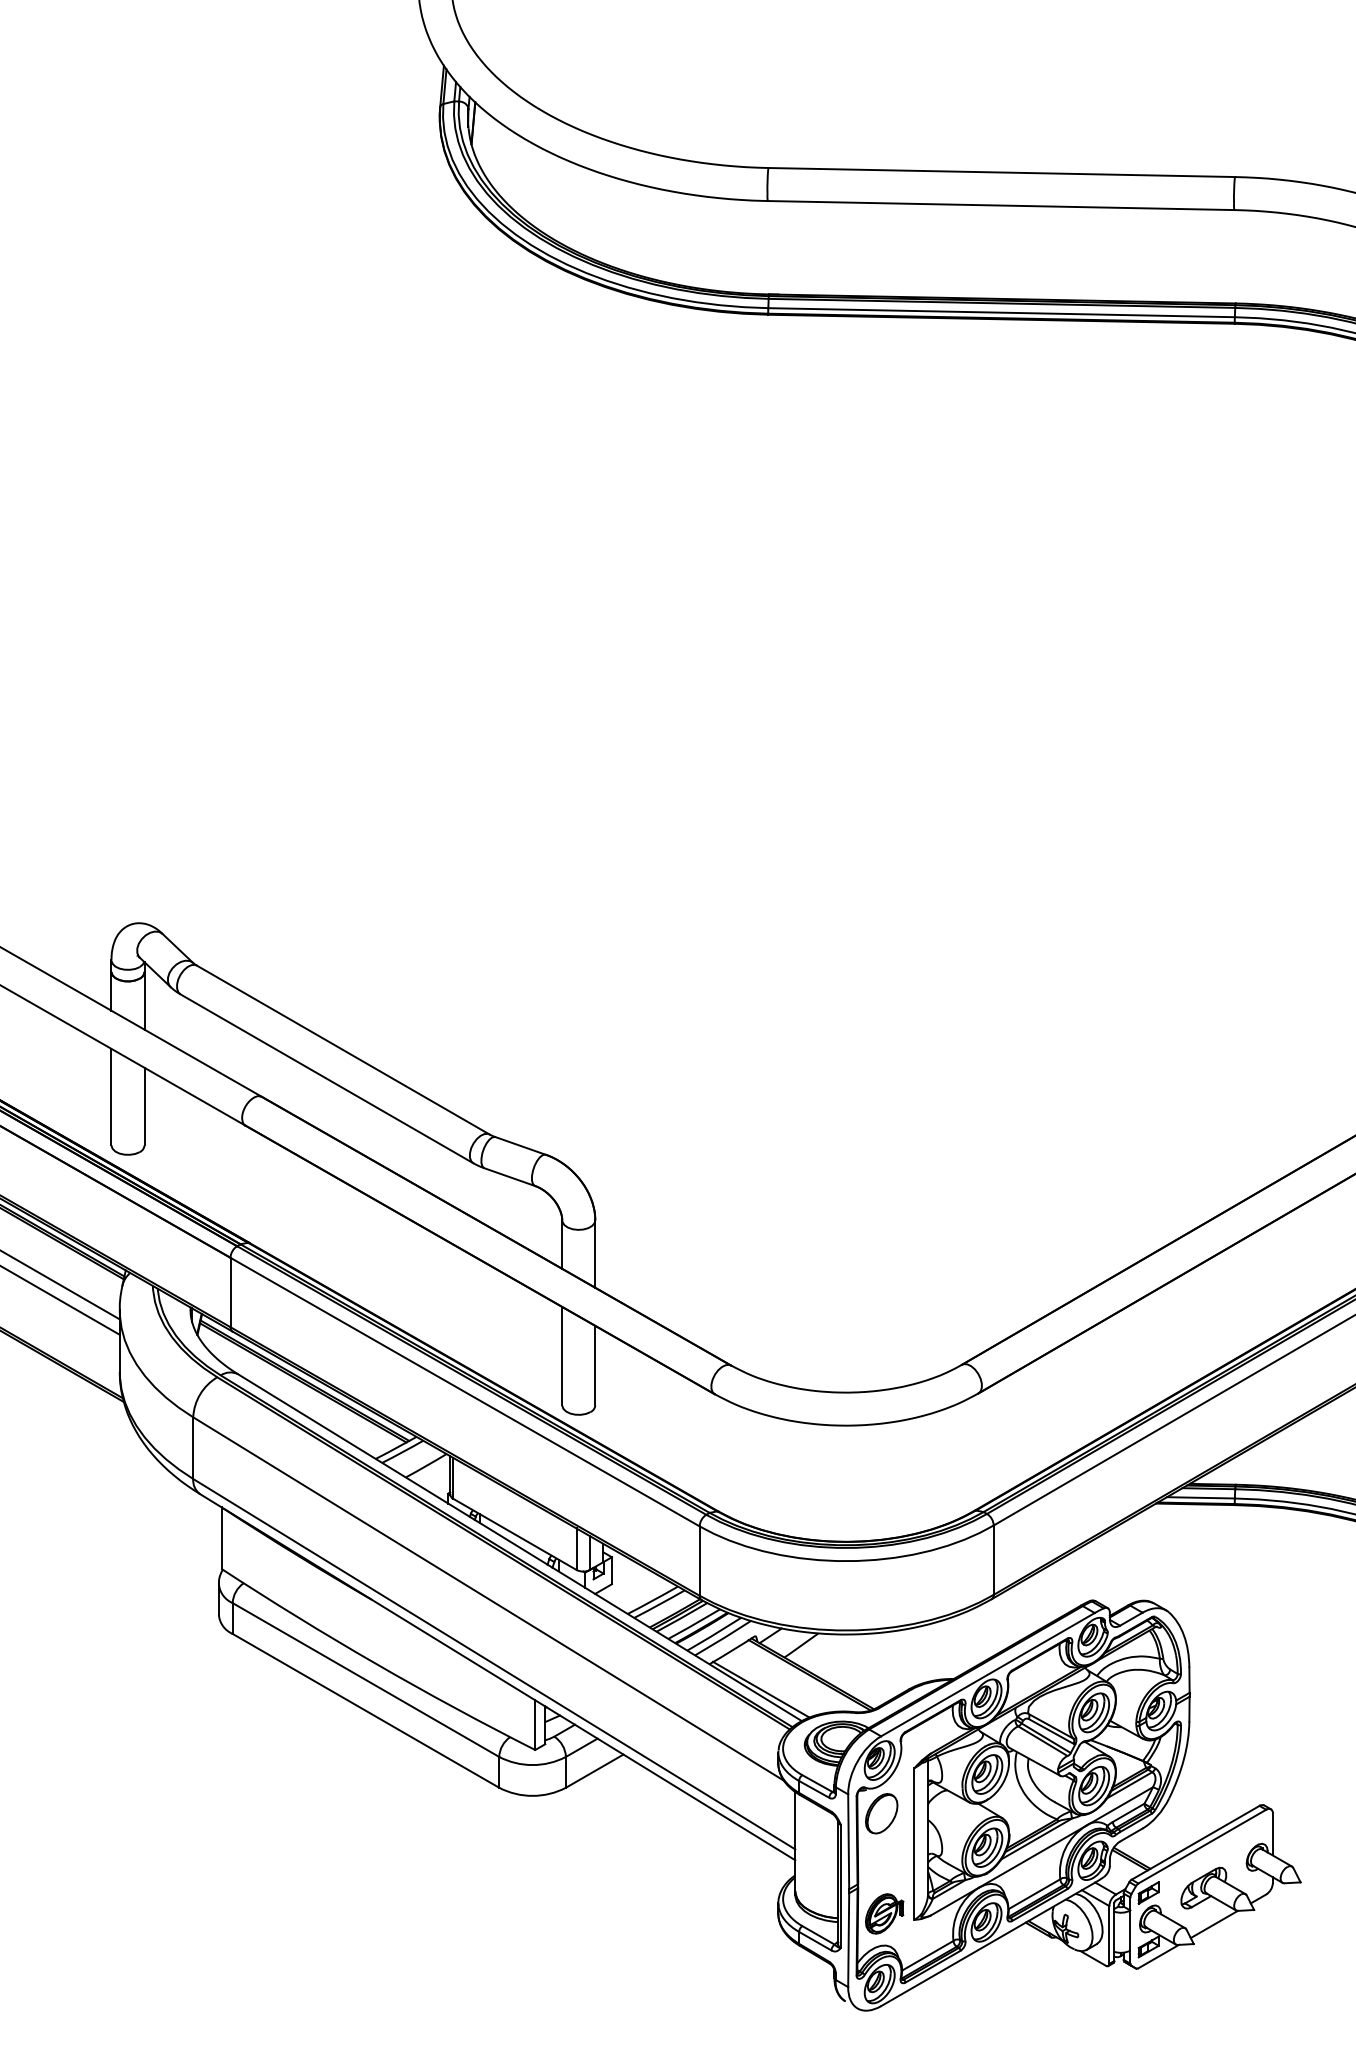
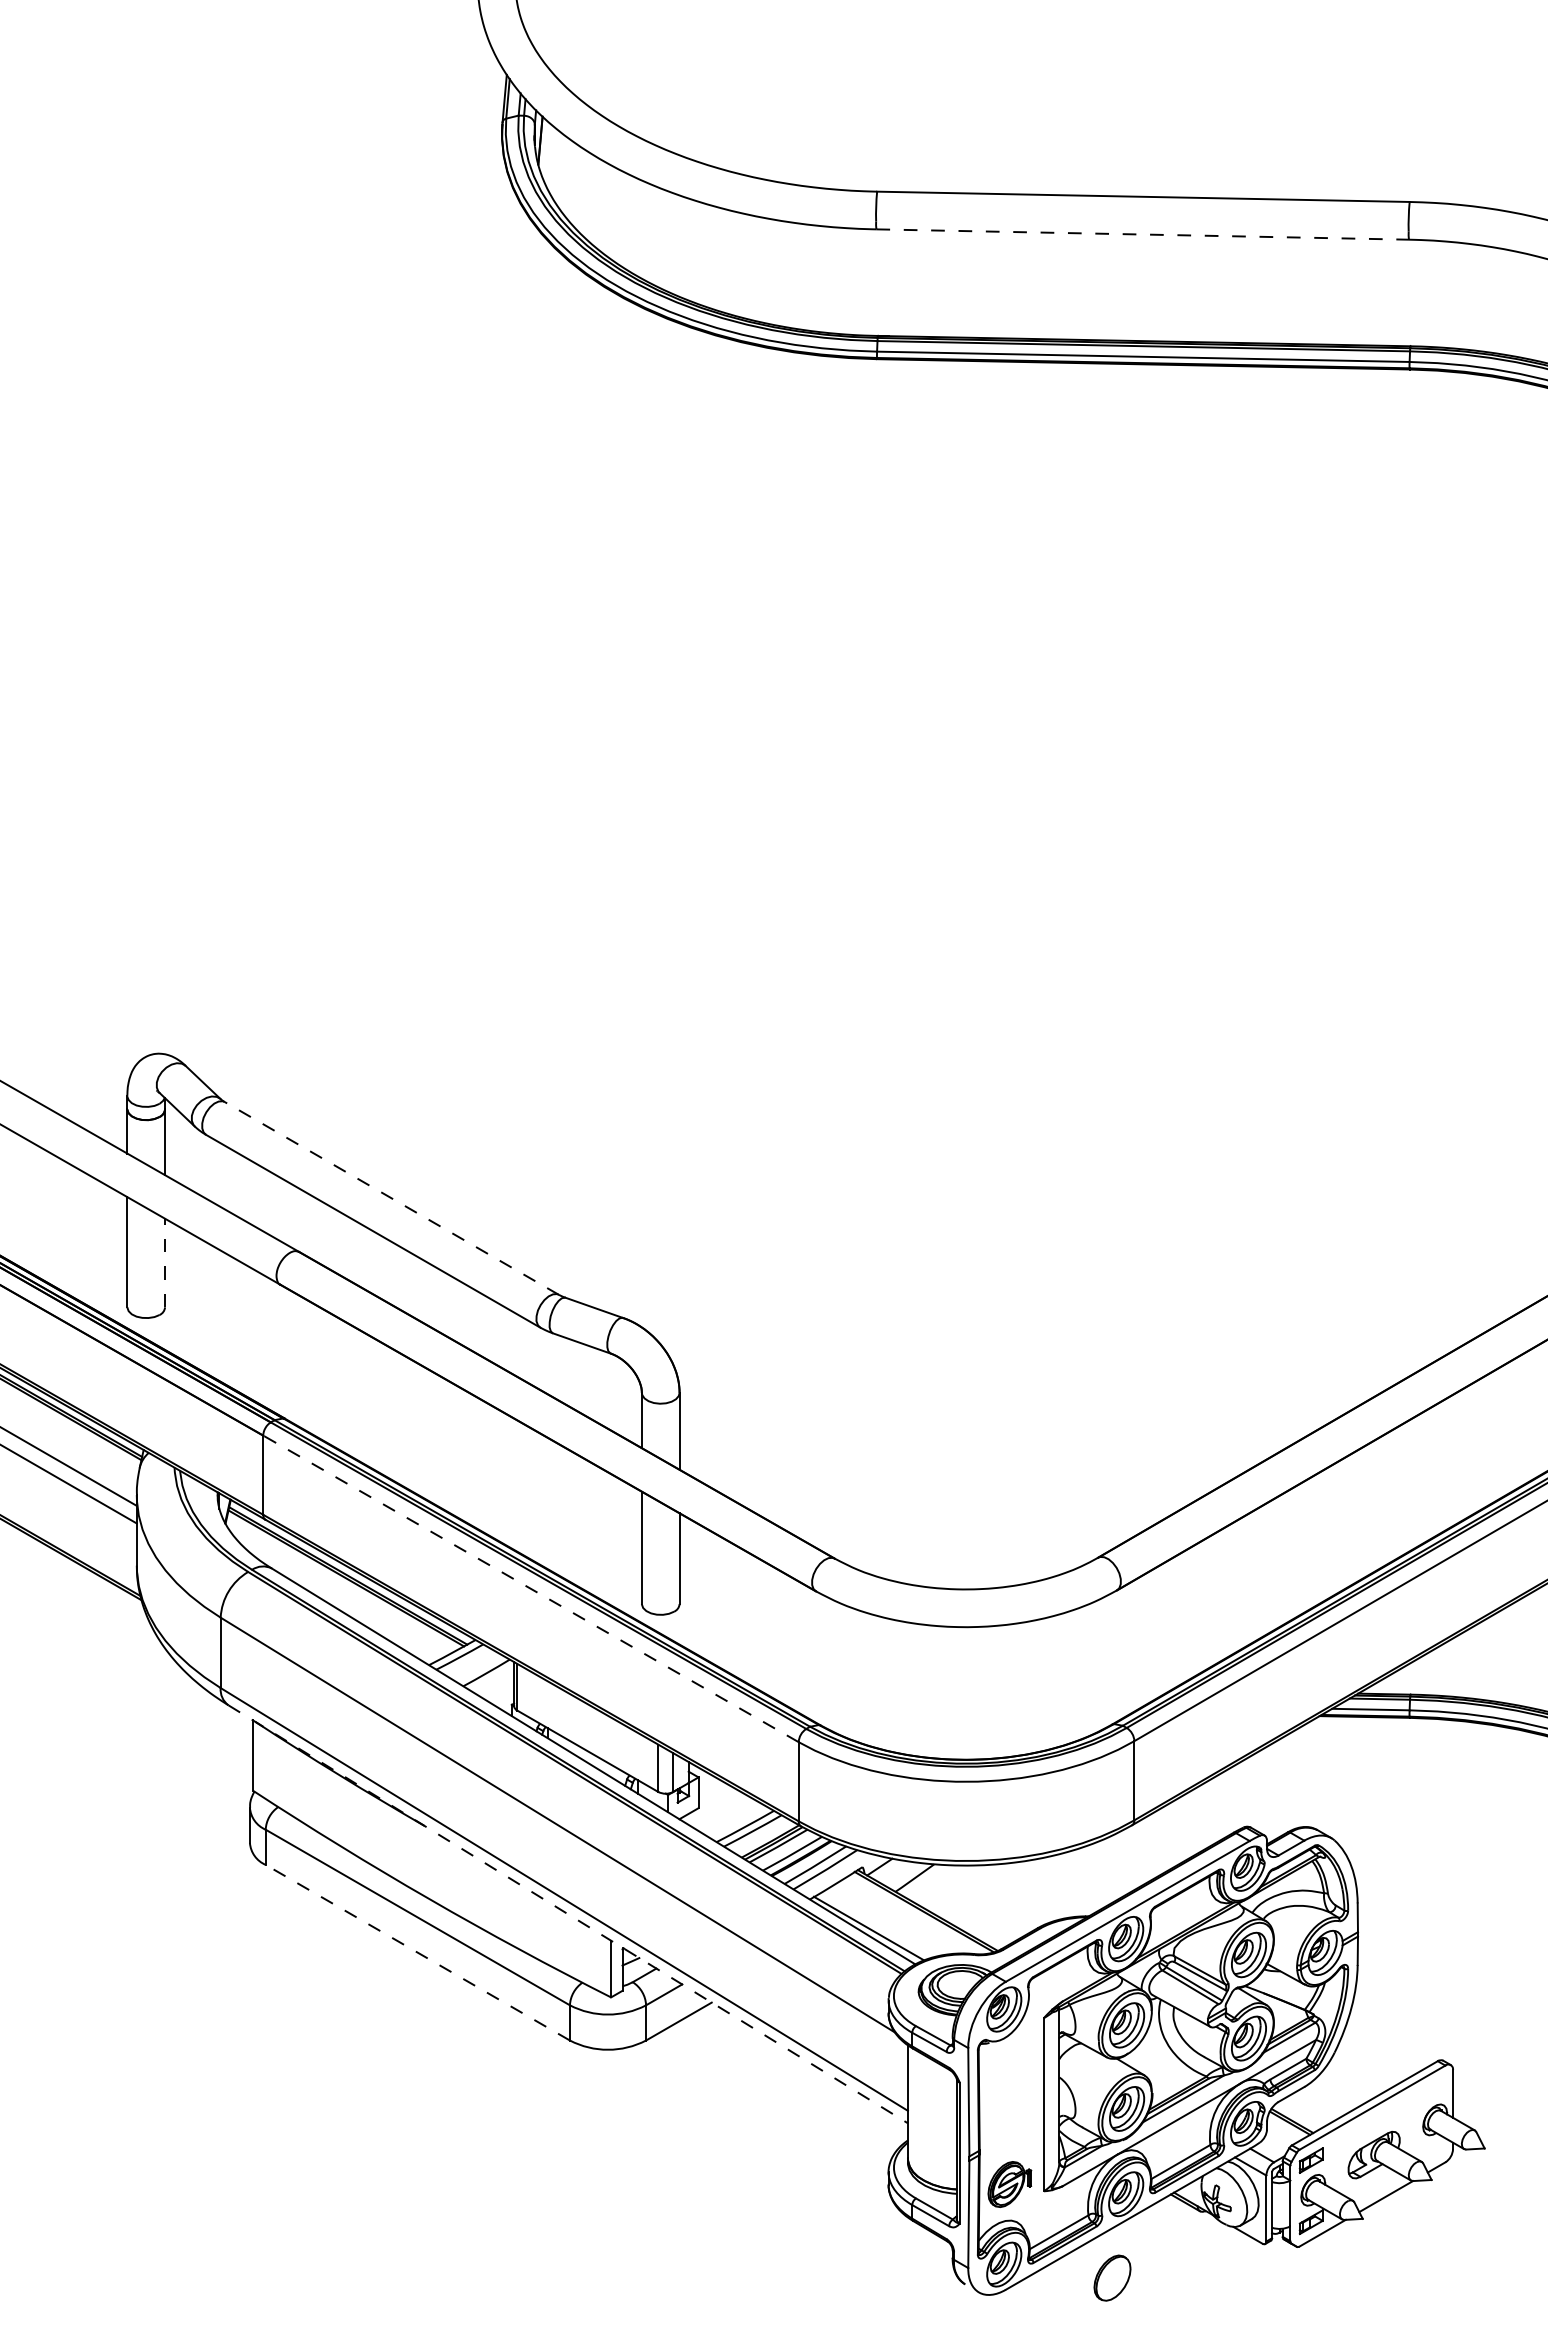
line: (1001, 205) -> (1143, 234), solid -> dashed
line: (342, 1050) -> (391, 1198), solid -> dashed
line: (144, 1106) -> (165, 1262), solid -> dashed
line: (464, 1391) -> (530, 1588), solid -> dashed
line: (497, 1677) -> (568, 1914), solid -> dashed
line: (365, 1710) -> (417, 1952), solid -> dashed
part: (881, 1813) -> (1112, 2277), moved

